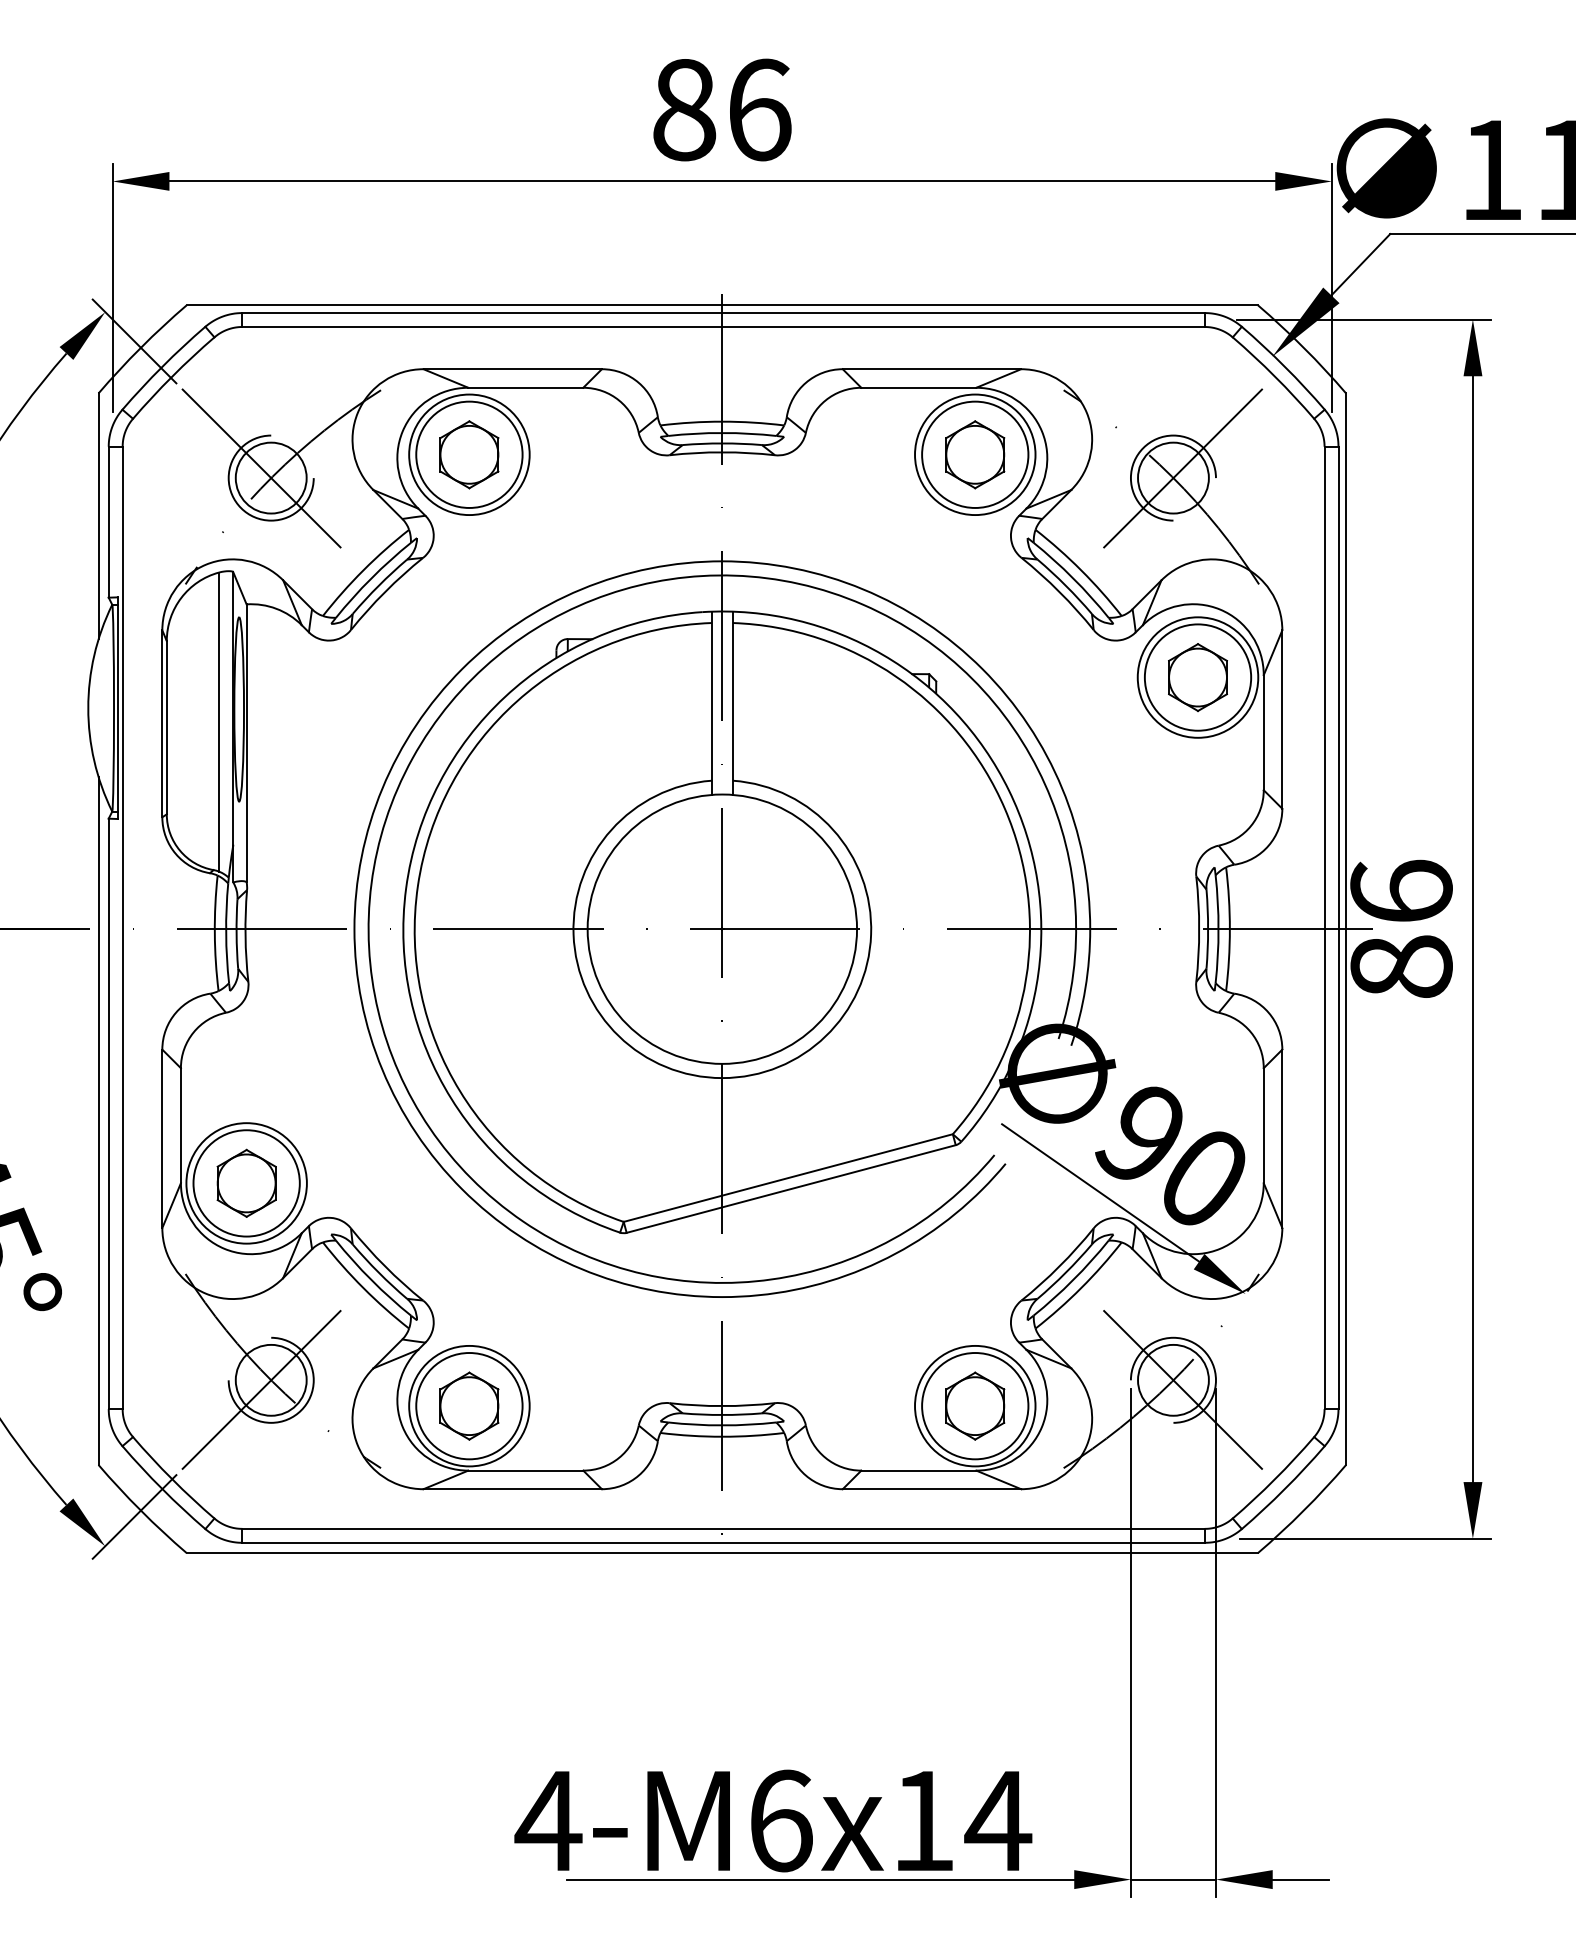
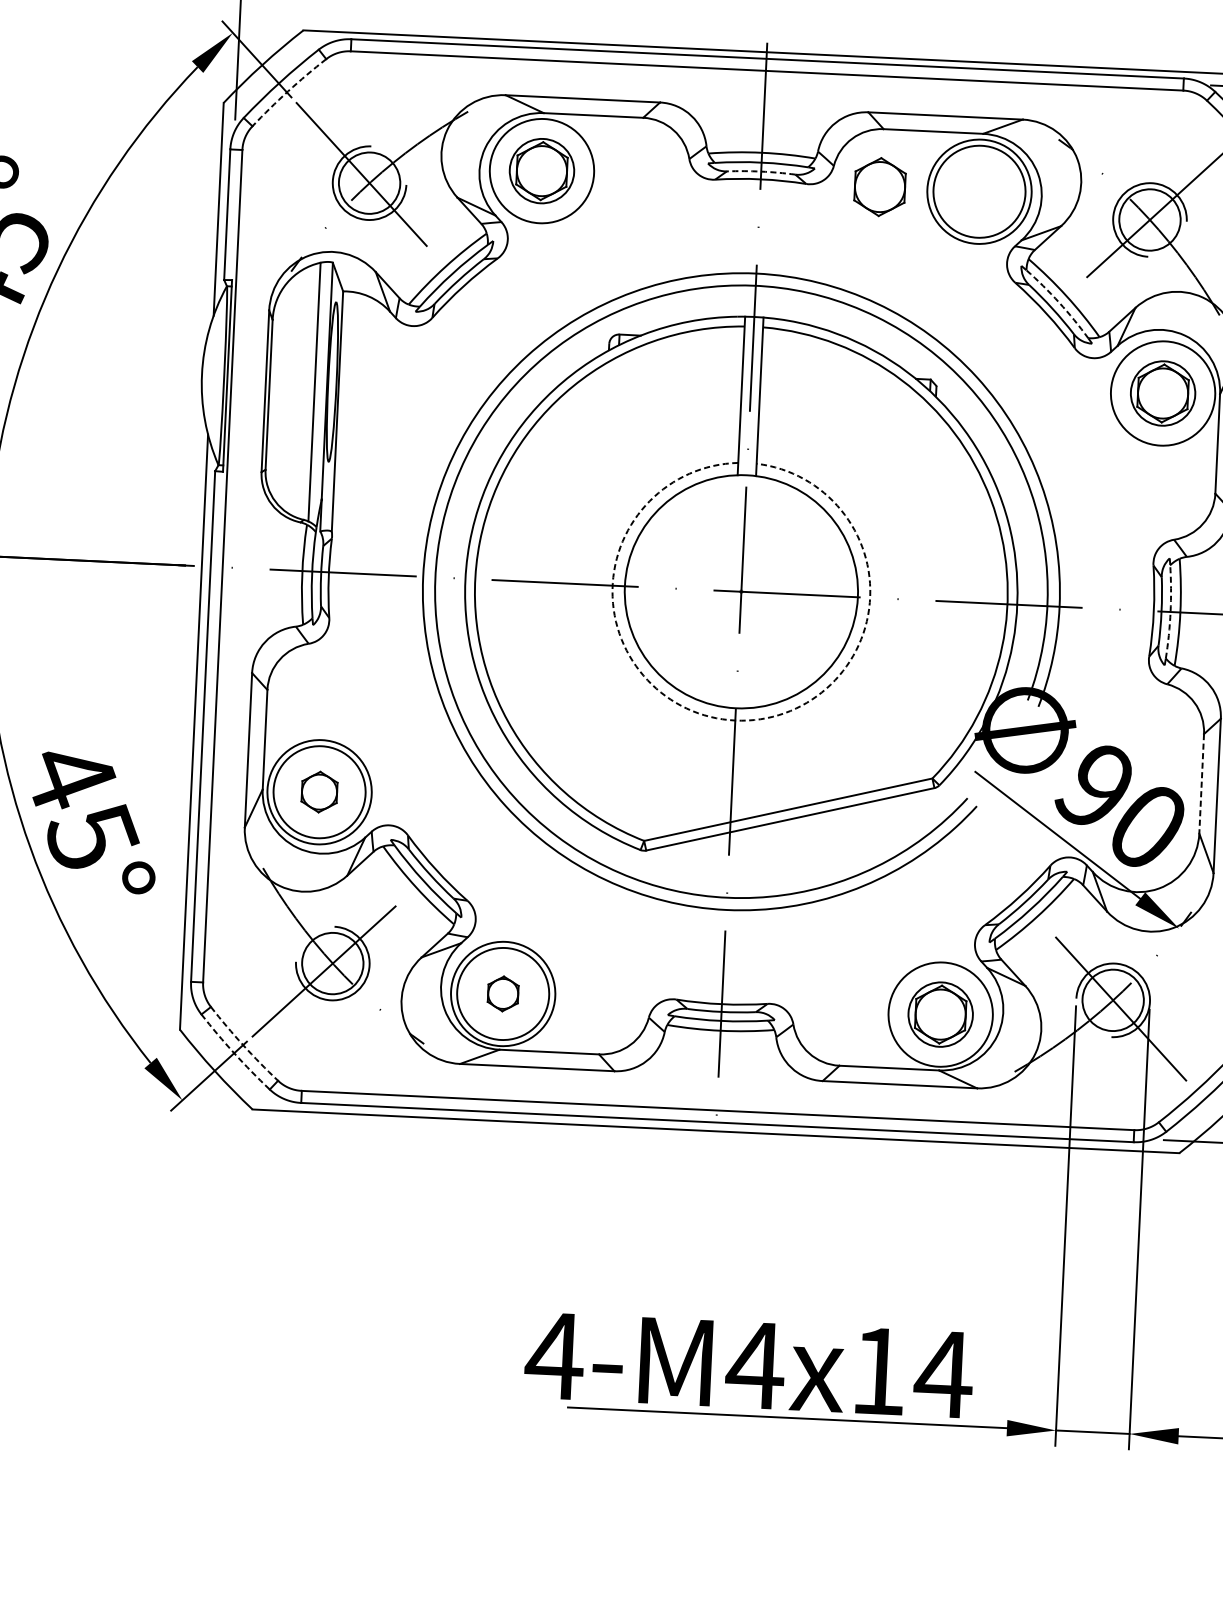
arc: (172, 376) -> (288, 91), solid -> dashed
arc: (722, 443) -> (761, 171), solid -> dashed
circle: (469, 454) -> (542, 170), size x0.7
part: (975, 454) -> (880, 186), moved
arc: (1073, 578) -> (1059, 302), solid -> dashed
circle: (1197, 677) -> (1162, 393), size x0.7
arc: (1218, 929) -> (1170, 612), solid -> dashed
arc: (722, 1078) -> (735, 720), solid -> dashed
line: (1263, 1125) -> (1201, 783), solid -> dashed
part: (246, 1182) -> (319, 791), size x0.7
part: (469, 1405) -> (503, 993), size x0.6
circle: (975, 1406) -> (940, 1014), size x0.7
arc: (172, 1479) -> (243, 1045), solid -> dashed
arc: (162, 1489) -> (234, 1053), solid -> dashed
text: (780, 1820) -> (755, 1365), 4-M6x14 -> 4-M4x14

